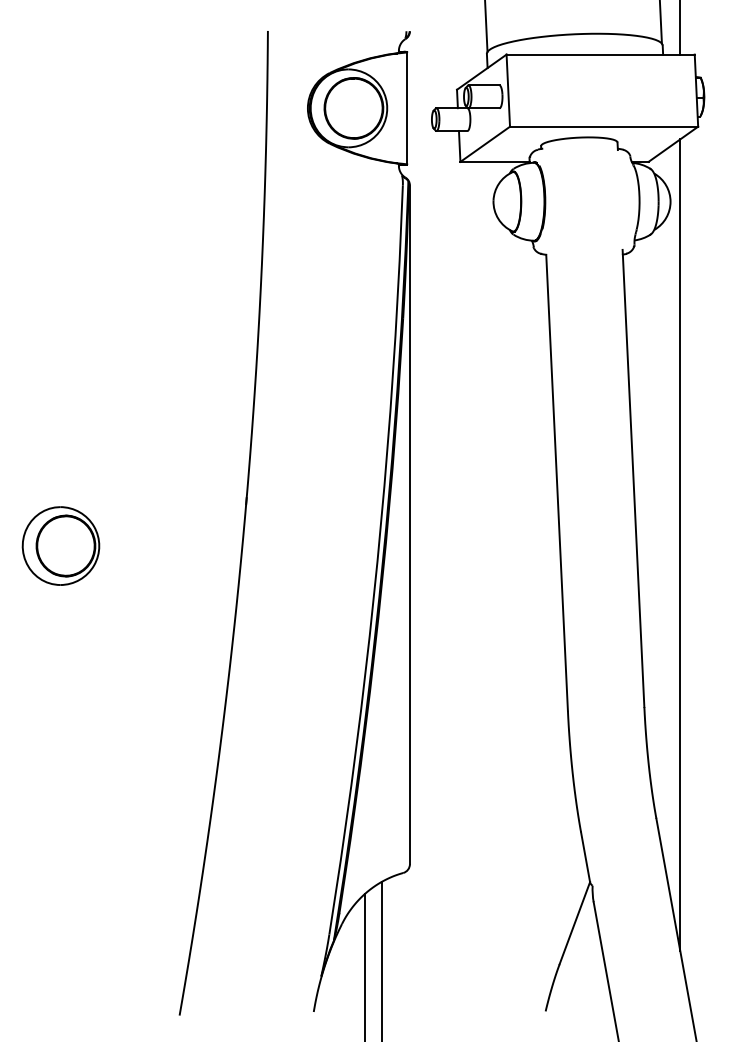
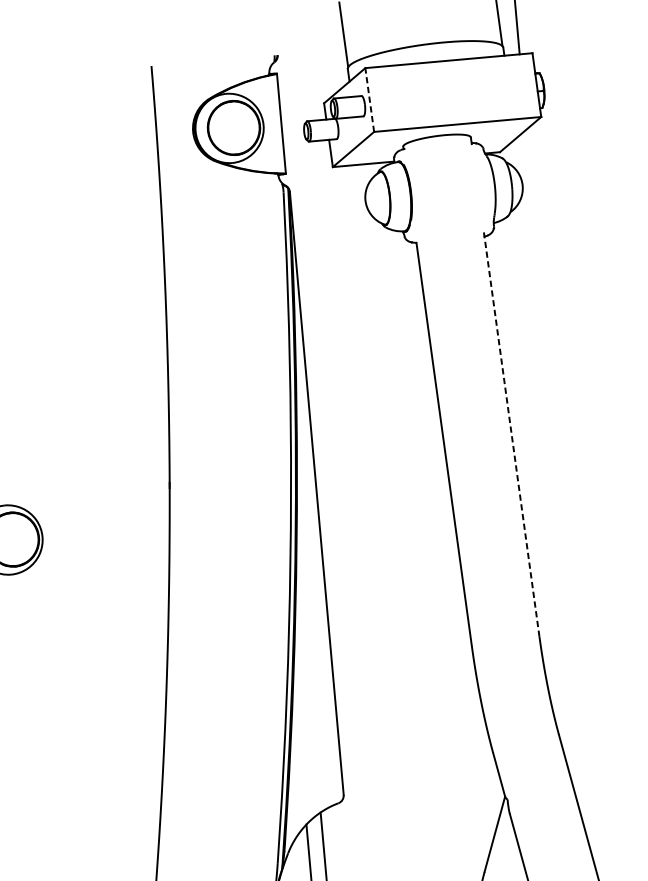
line: (508, 90) -> (369, 99), solid -> dashed
line: (633, 478) -> (511, 434), solid -> dashed
line: (680, 545) -> (558, 490), removed

